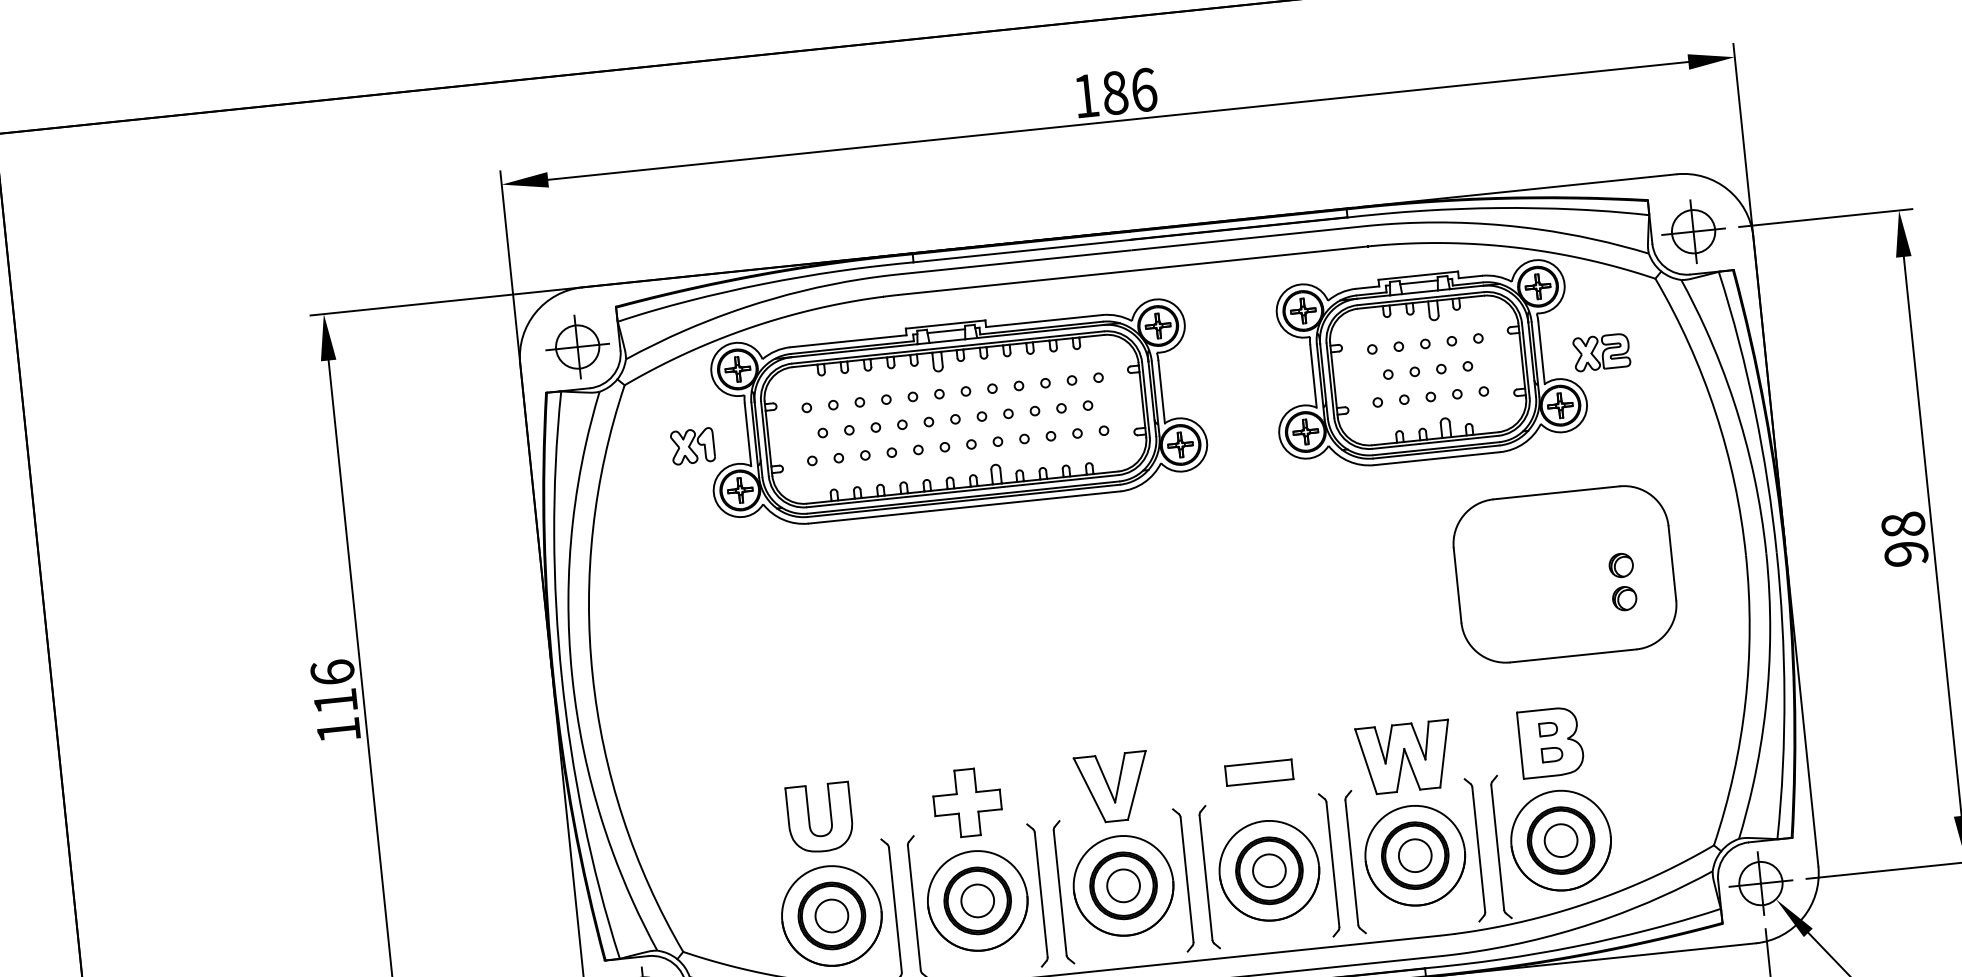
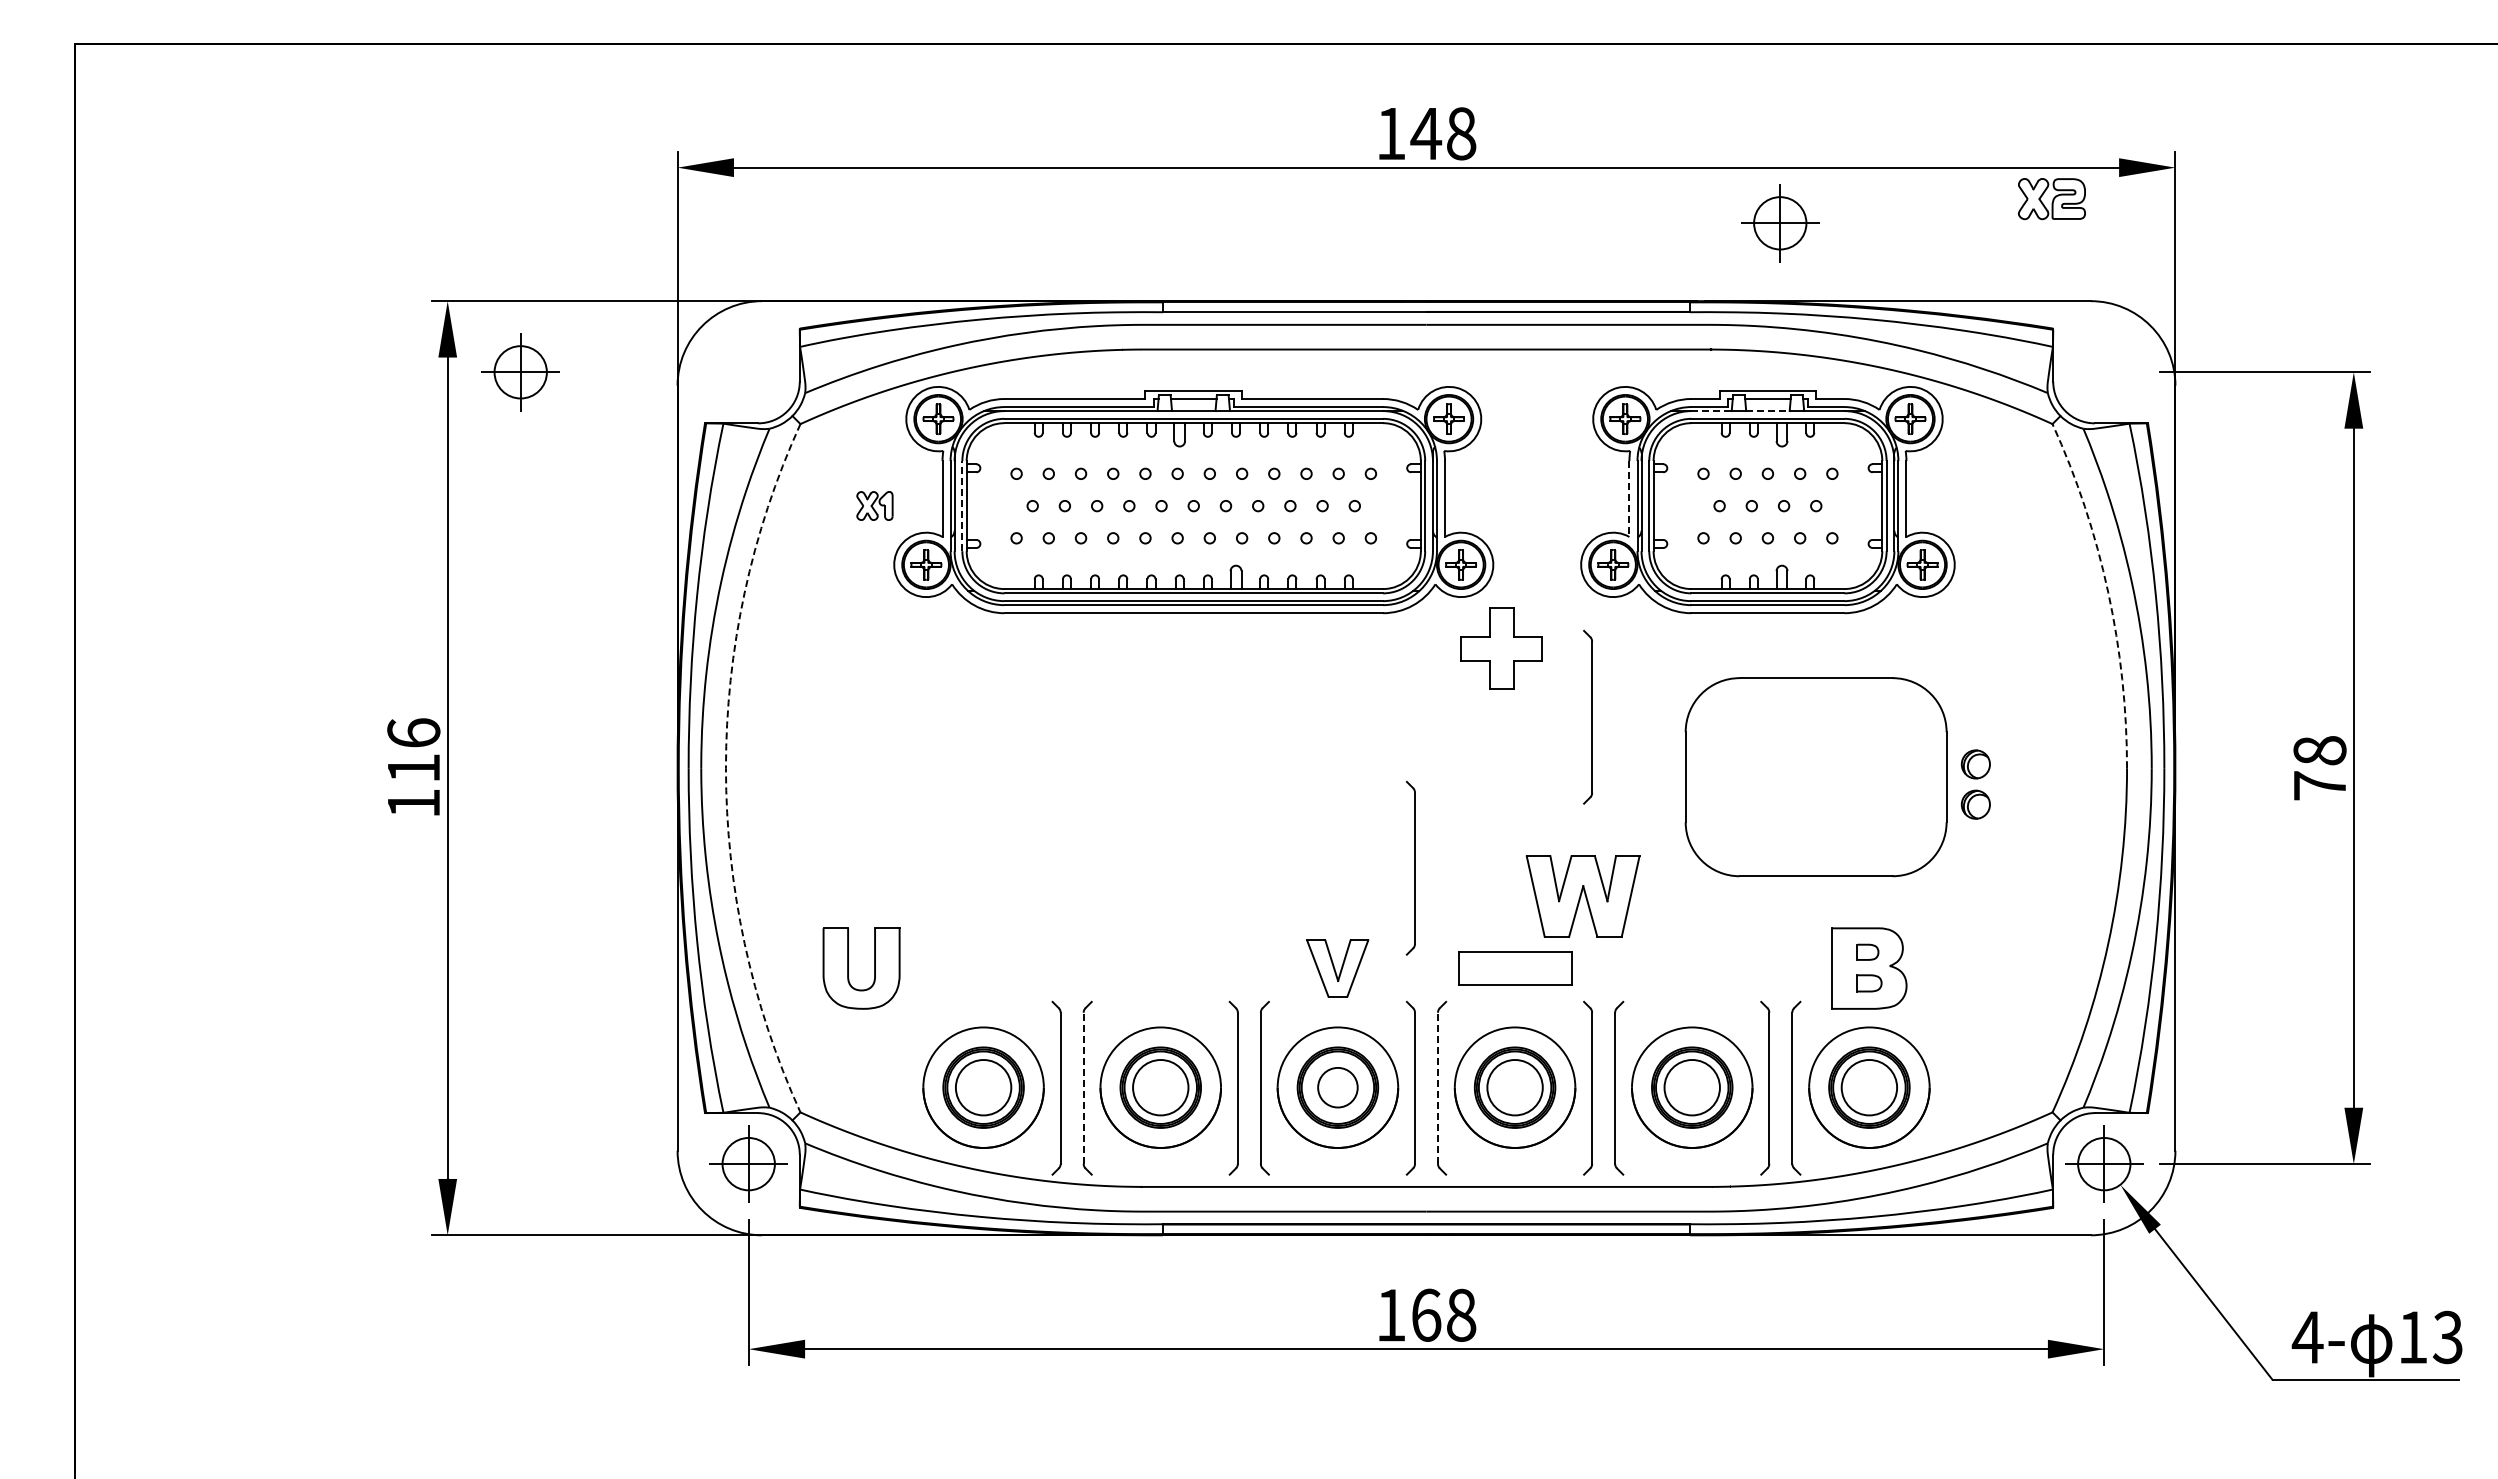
text: (1129, 91) -> (1443, 133), 186 -> 148
part: (1693, 231) -> (1780, 223), moved
line: (1419, 292) -> (1767, 411), solid -> dashed
line: (1374, 297) -> (1712, 411), solid -> dashed
part: (577, 347) -> (520, 372), moved
part: (1601, 352) -> (2051, 199), moved
line: (1313, 376) -> (1629, 499), solid -> dashed
arc: (1715, 412) -> (2108, 592), solid -> dashed
line: (765, 438) -> (962, 505), solid -> dashed
part: (692, 445) -> (874, 505), size x0.7
text: (1905, 553) -> (2319, 785), 98 -> 78
part: (1297, 559) -> (1587, 716), added
part: (1564, 574) -> (1815, 777), moved
arc: (592, 675) -> (725, 768), solid -> dashed
part: (1164, 699) -> (1410, 868), added
part: (1404, 757) -> (1582, 896), moved
part: (1258, 772) -> (1514, 968), size x1.4
part: (1113, 787) -> (1337, 968), size x0.7
part: (967, 802) -> (1501, 648), moved
part: (809, 819) -> (848, 968), moved
circle: (1561, 840) -> (1869, 1087), size x1.4
circle: (1415, 855) -> (1692, 1087), size x1.4
circle: (1268, 870) -> (1514, 1087), size x1.4
line: (1206, 877) -> (1438, 1088), solid -> dashed
circle: (977, 900) -> (1160, 1087), size x1.4
line: (914, 908) -> (1083, 1088), solid -> dashed
circle: (831, 915) -> (983, 1087), size x1.4

